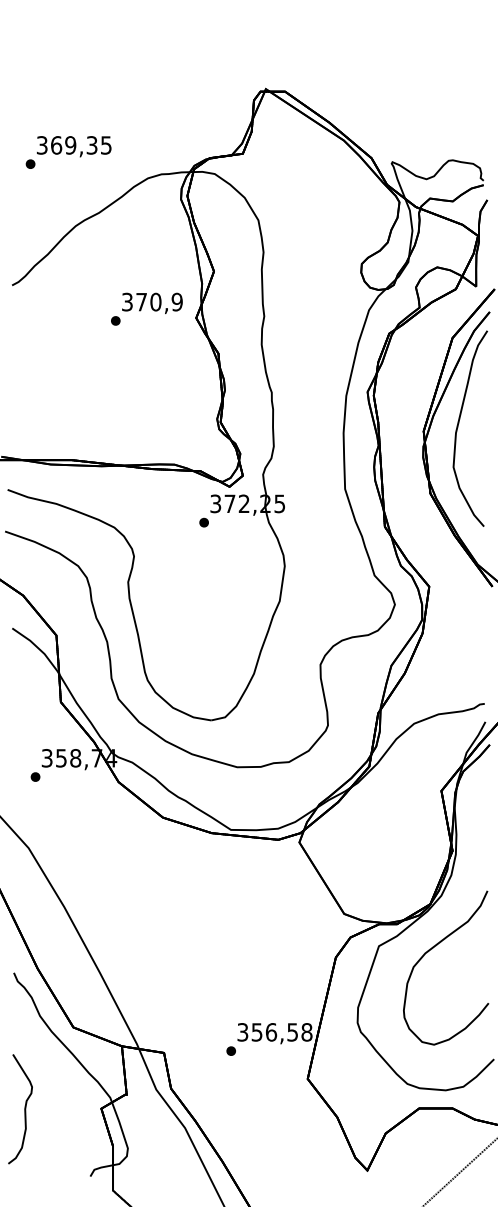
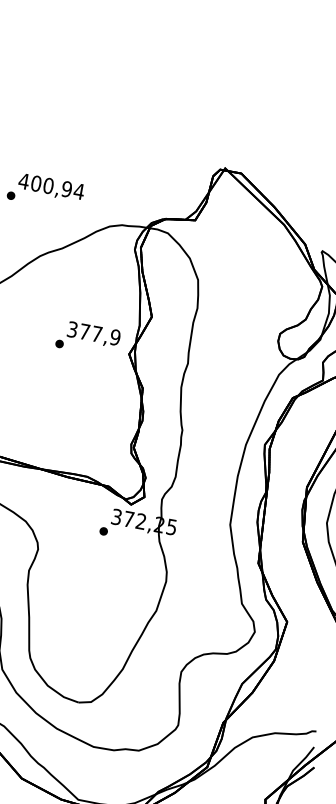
text: (74, 145) -> (51, 186), 369,35 -> 400,94
text: (155, 301) -> (96, 333), 370,9 -> 377,9

